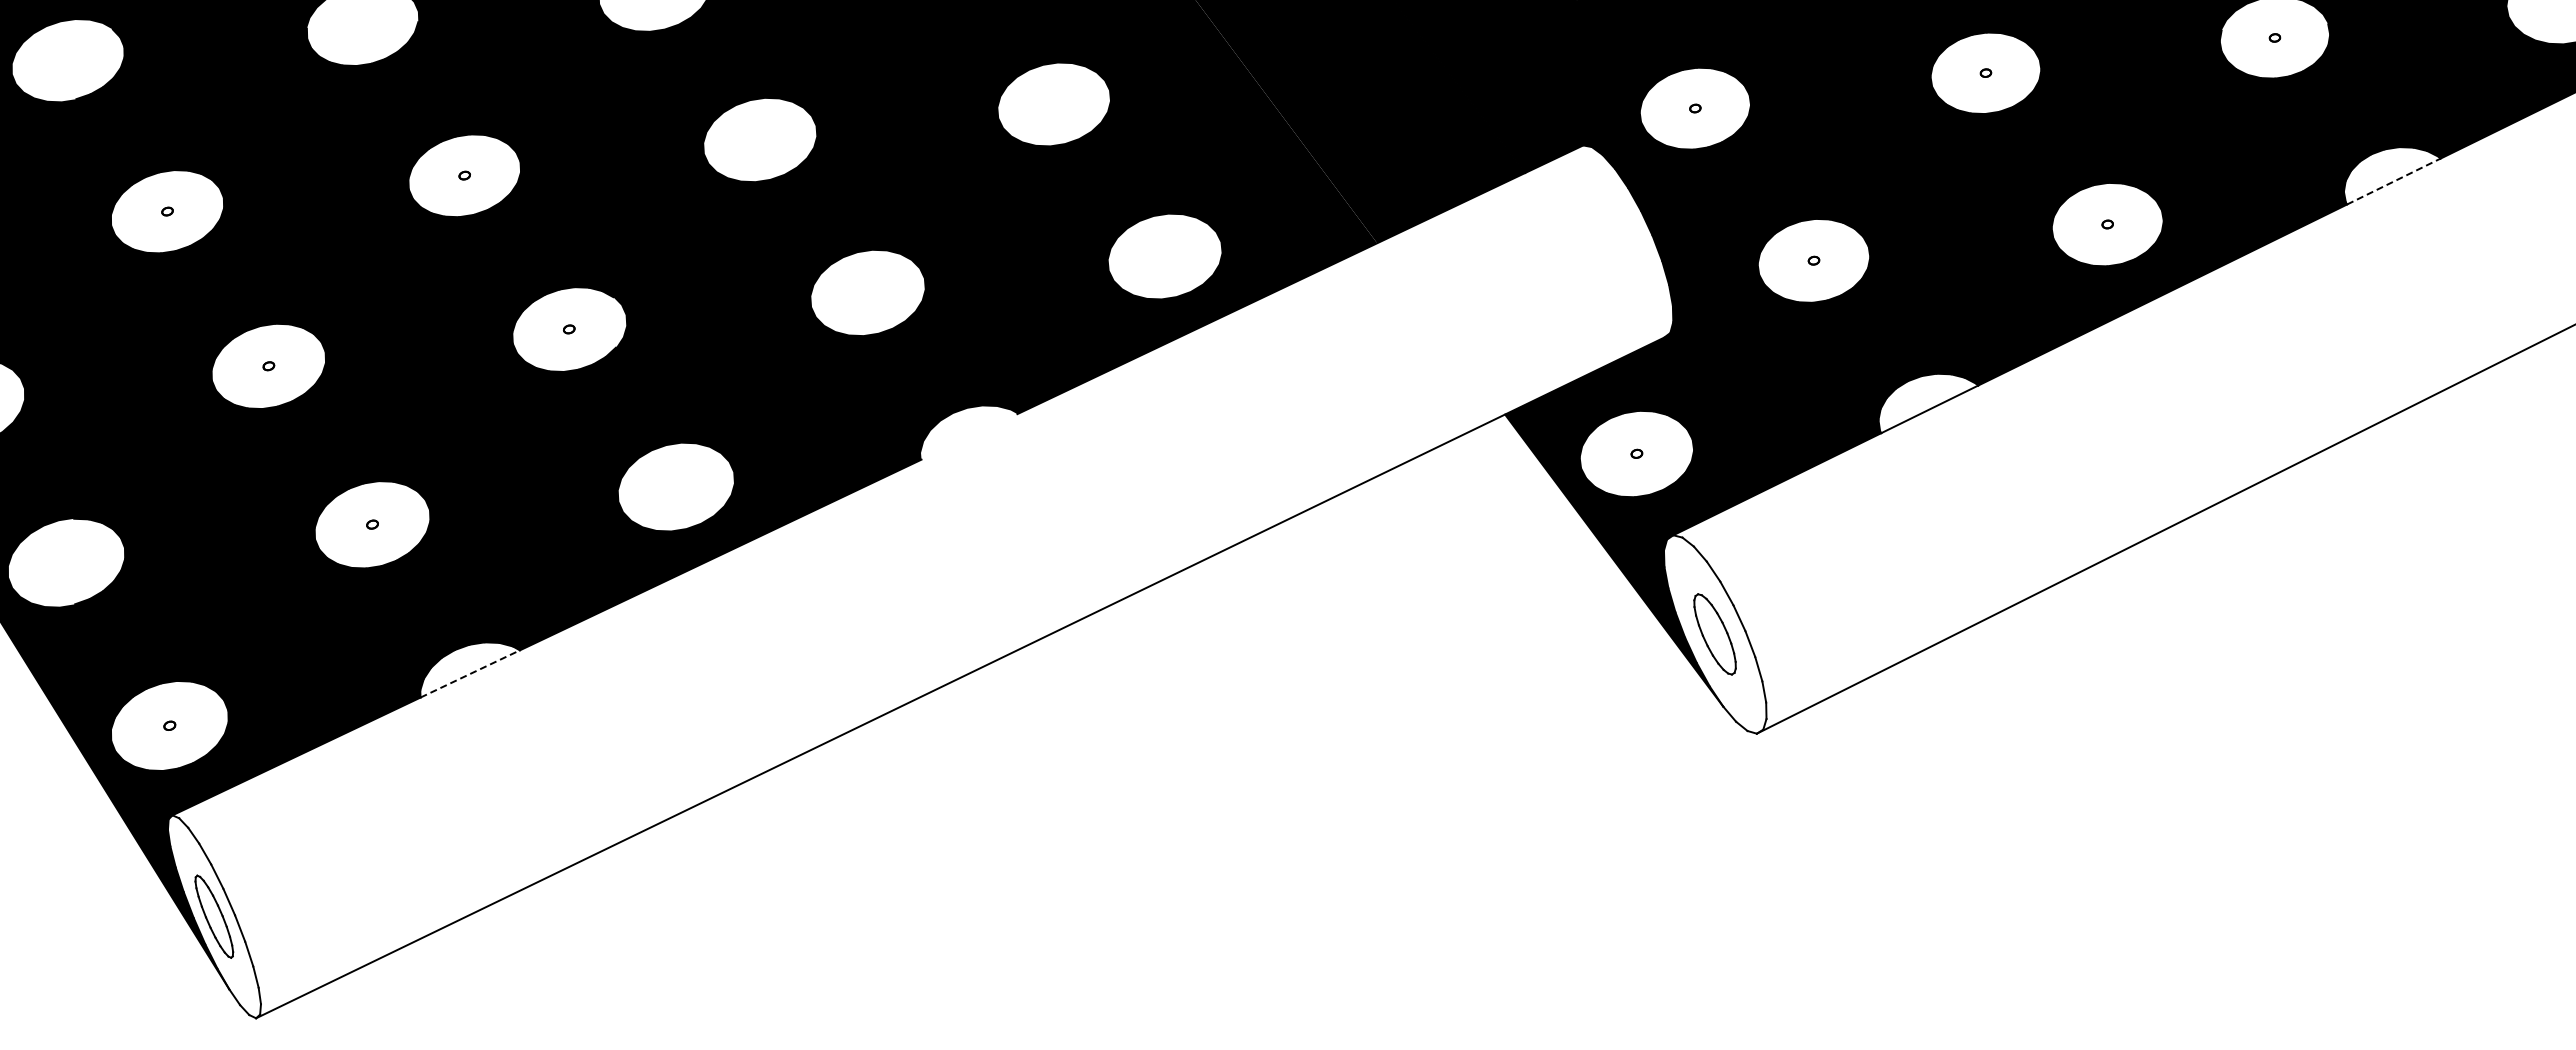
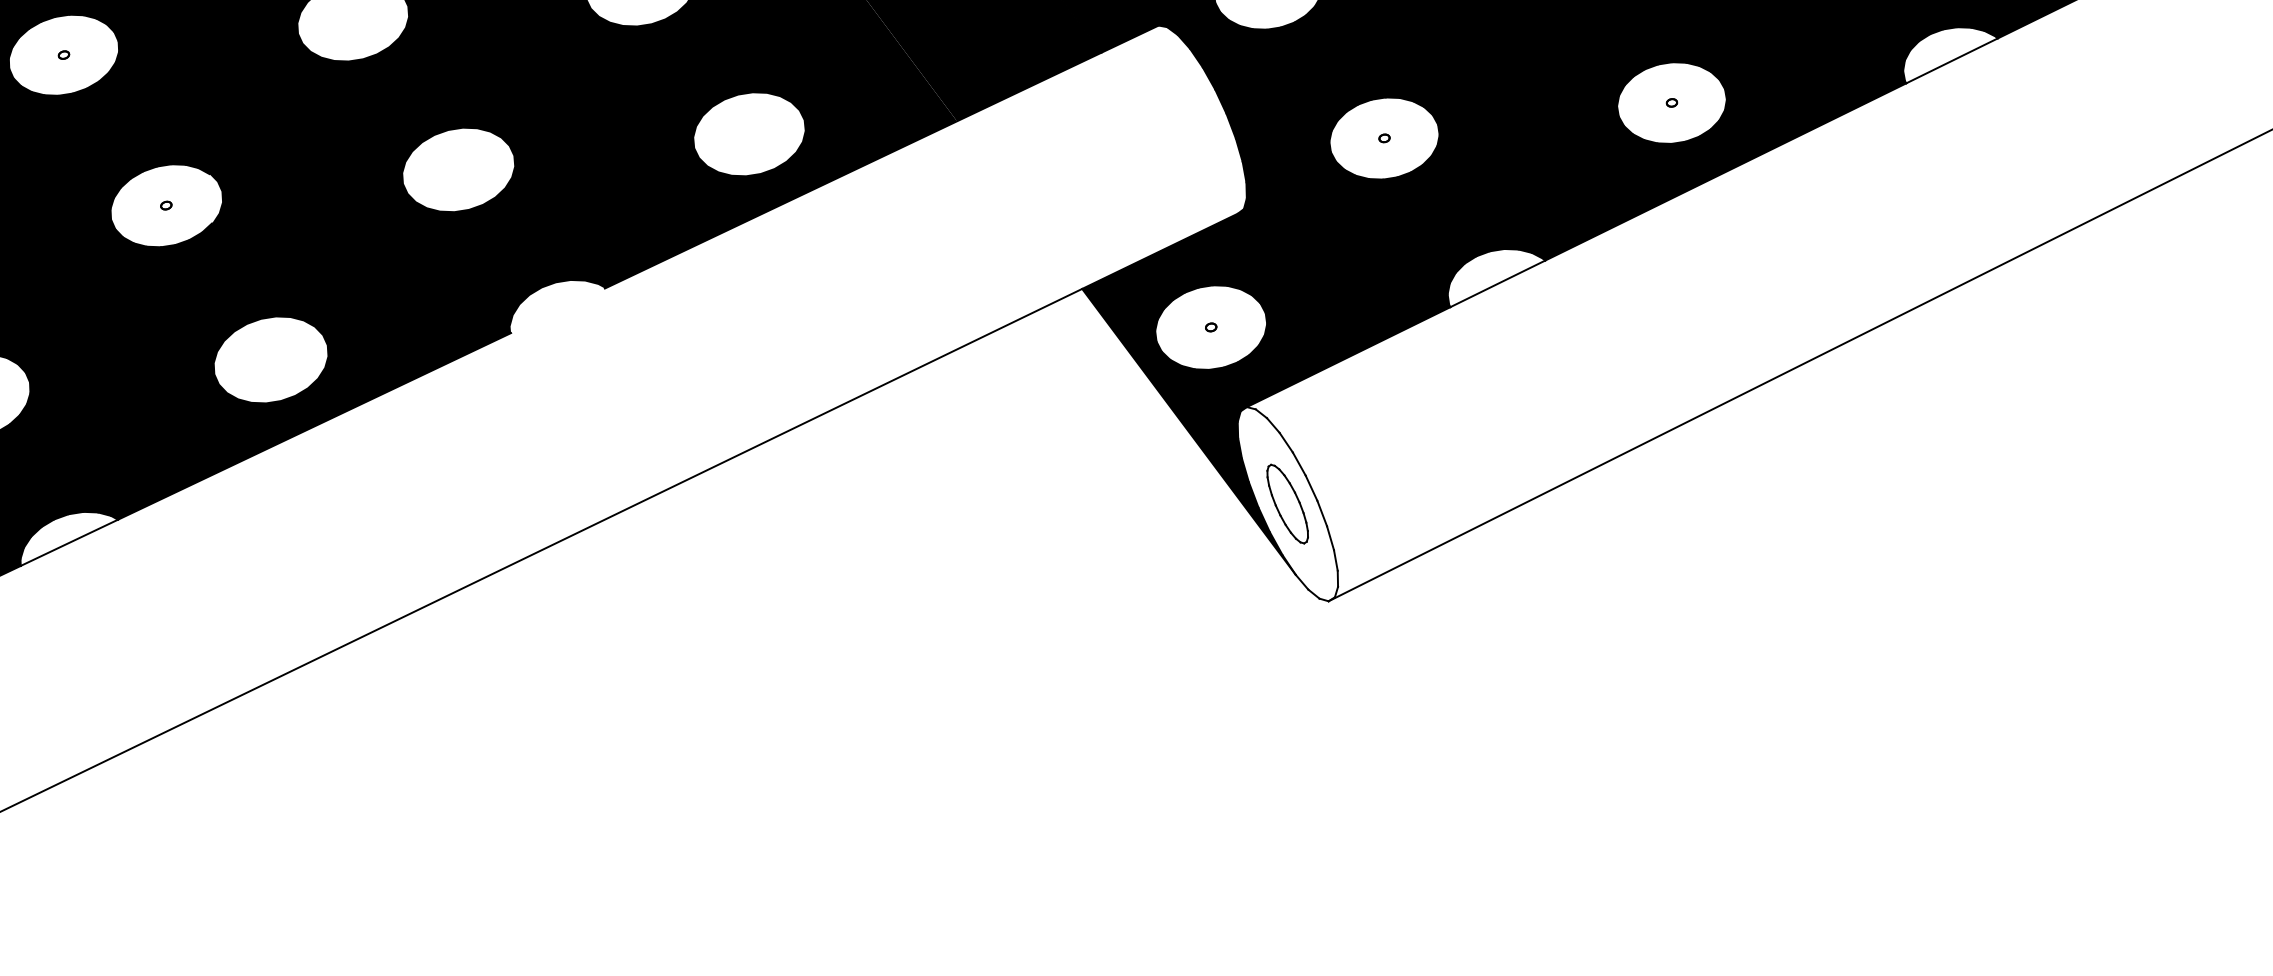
line: (2394, 181) -> (1952, 60), dashed -> solid
line: (470, 673) -> (69, 542), dashed -> solid

